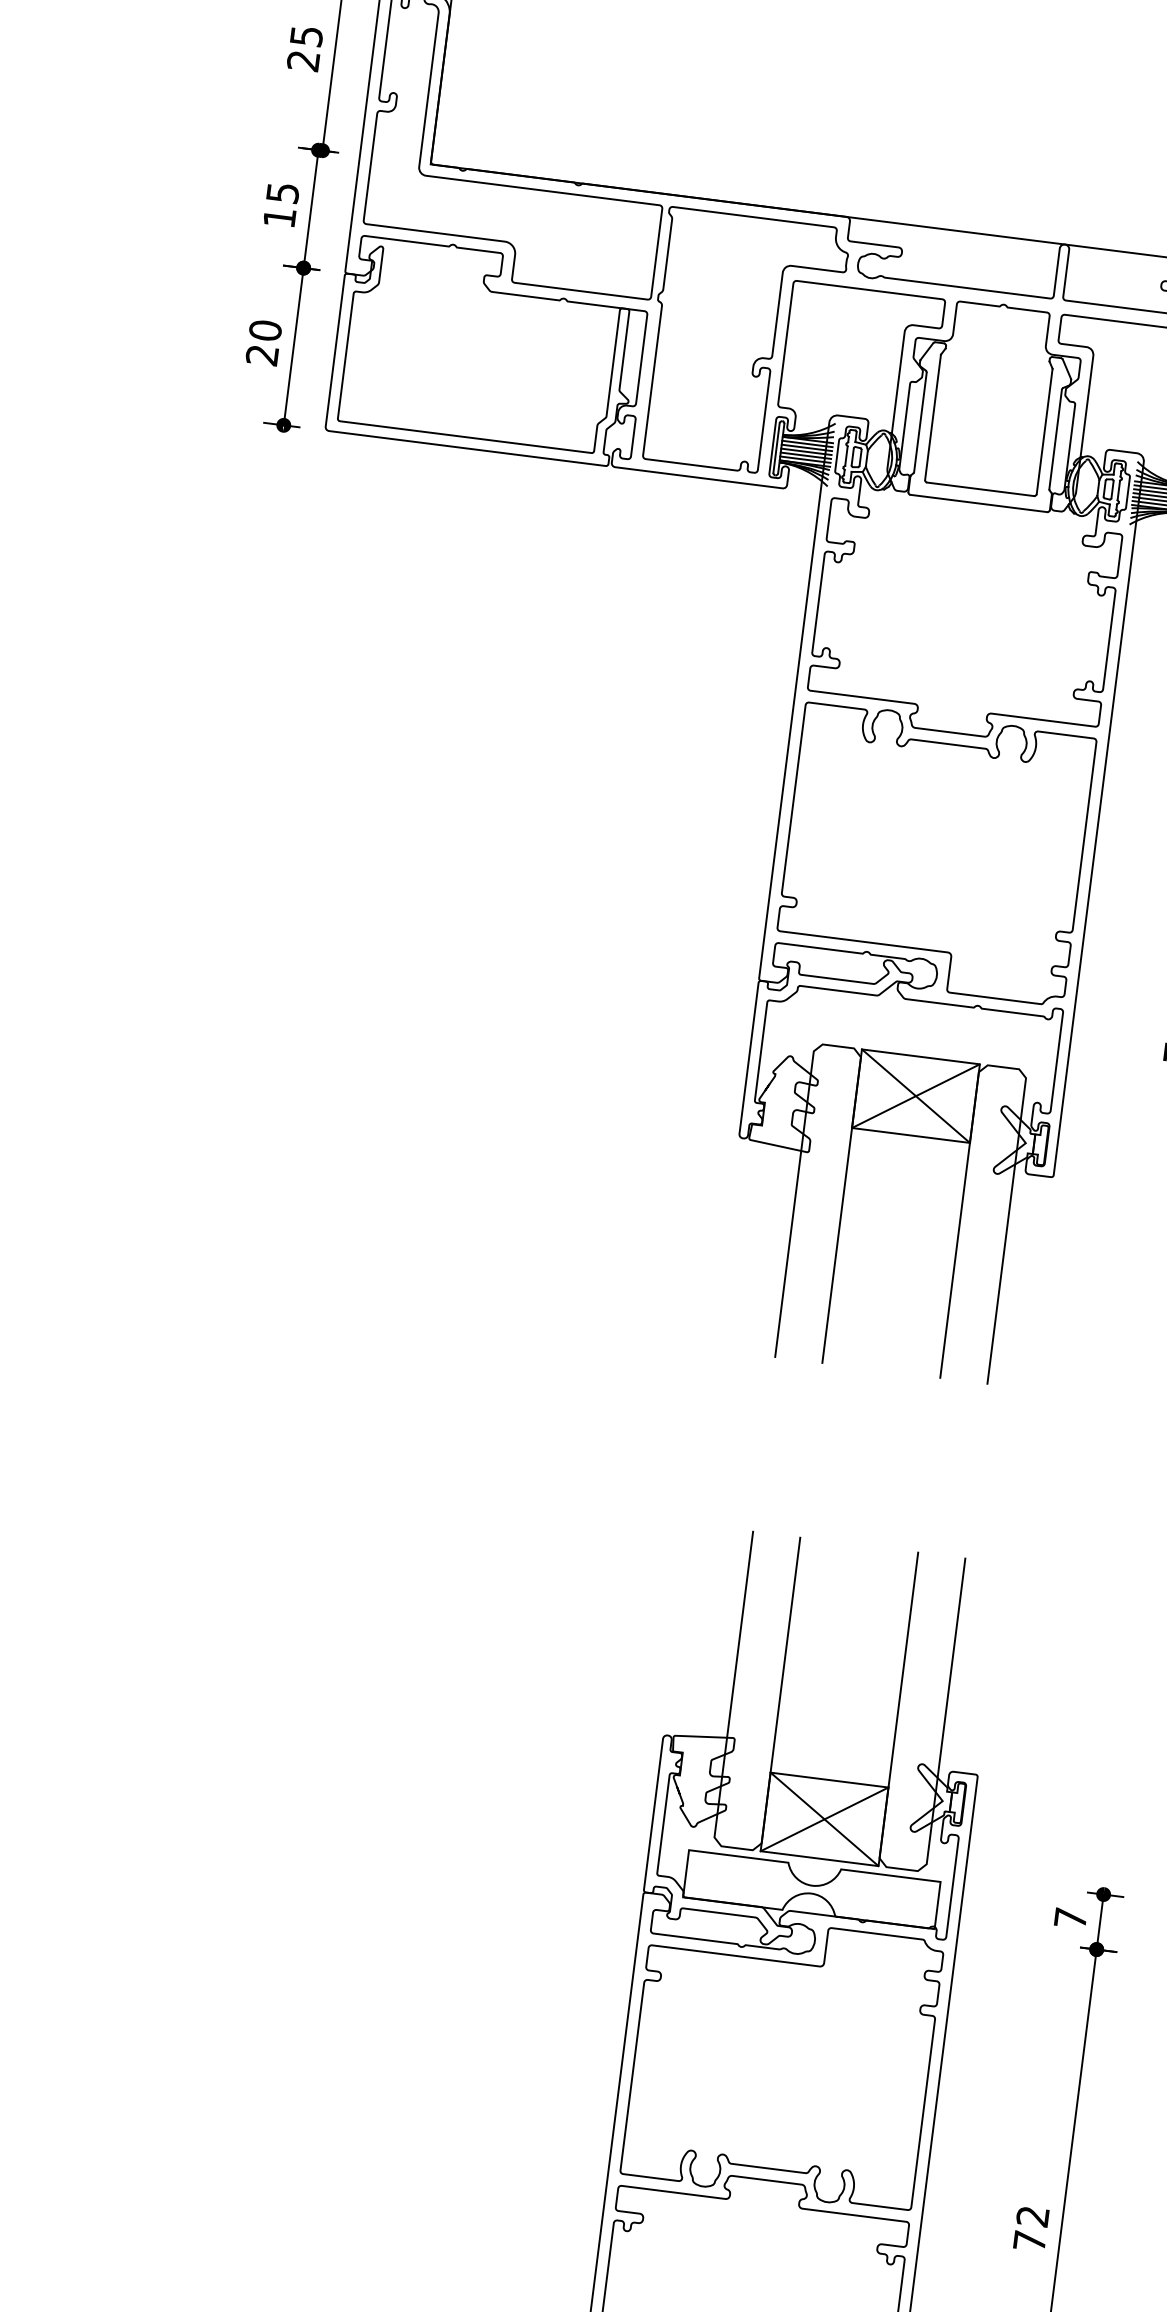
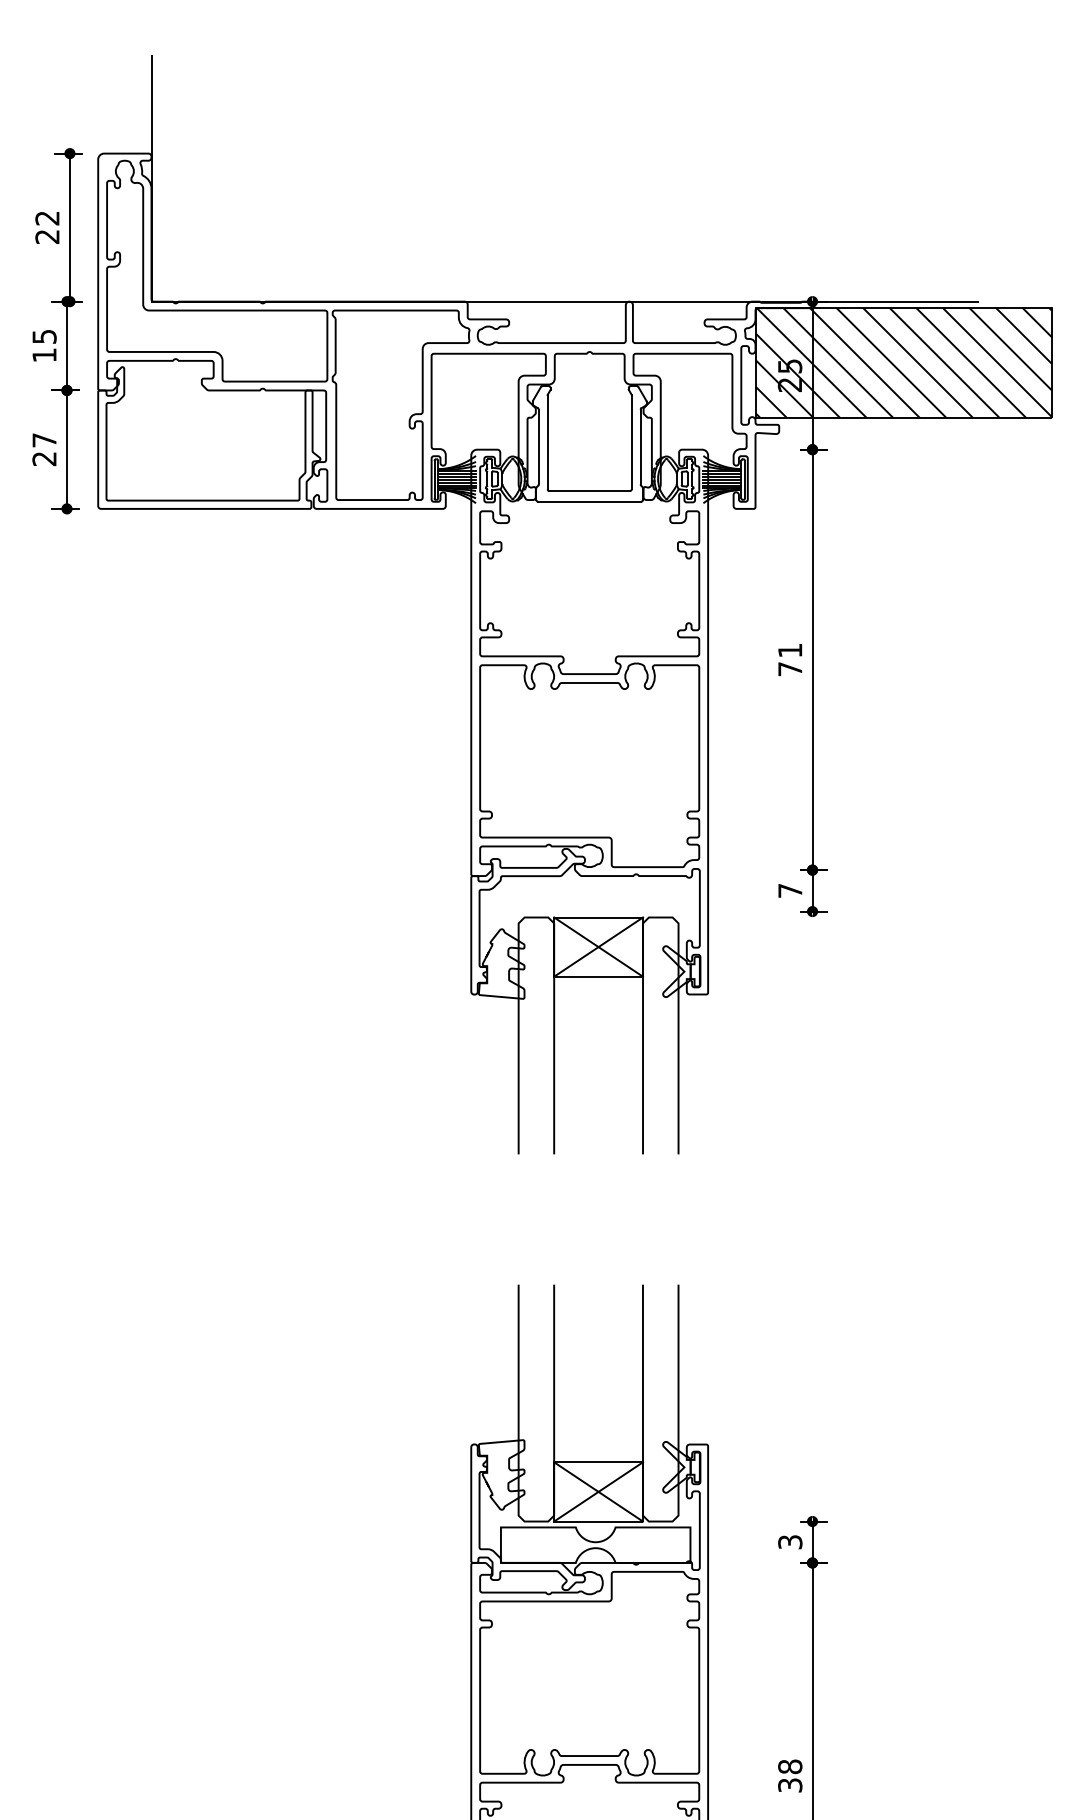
text: (306, 36) -> (47, 218), 25 -> 22
text: (265, 330) -> (44, 440), 20 -> 27
text: (1070, 1918) -> (790, 1542), 7 -> 3
text: (1031, 2228) -> (790, 1775), 72 -> 38

